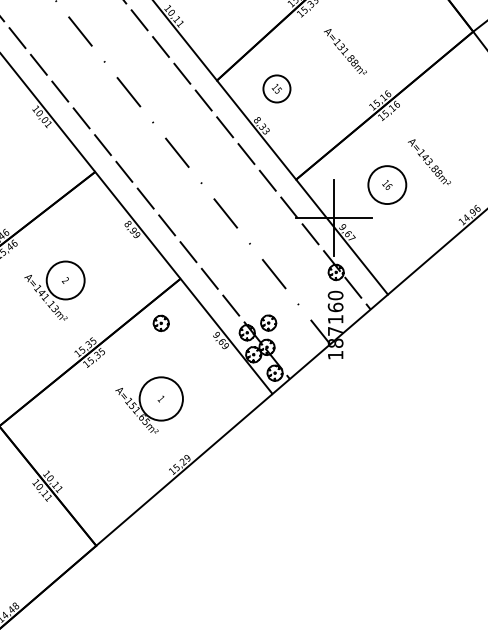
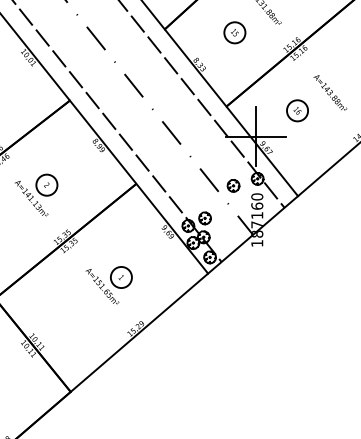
part: (276, 88) -> (234, 32), moved
circle: (386, 184) -> (296, 110), size x0.71
circle: (65, 280) -> (46, 185), size x0.71
part: (160, 323) -> (232, 185), moved
circle: (160, 398) -> (120, 277), size x0.62

